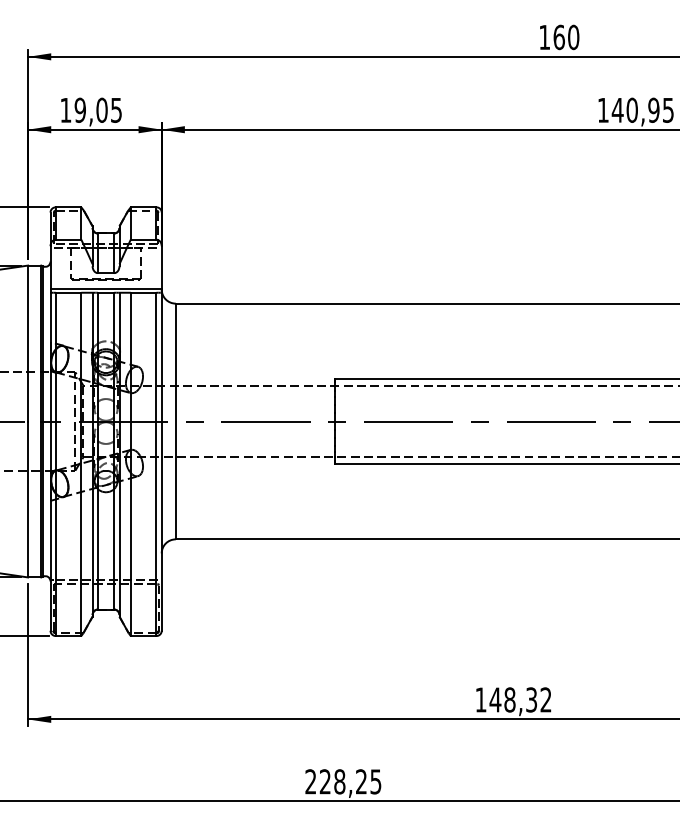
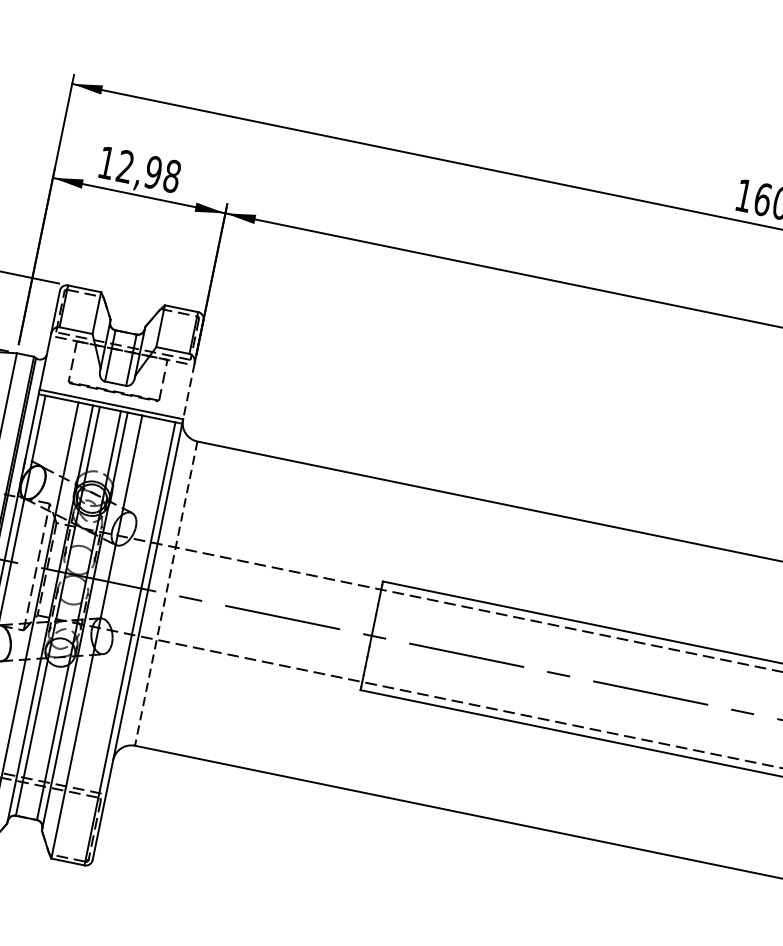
text: (98, 109) -> (149, 170), 19,05 -> 12,98
line: (161, 267) -> (188, 391), solid -> dashed
line: (175, 421) -> (165, 593), solid -> dashed

